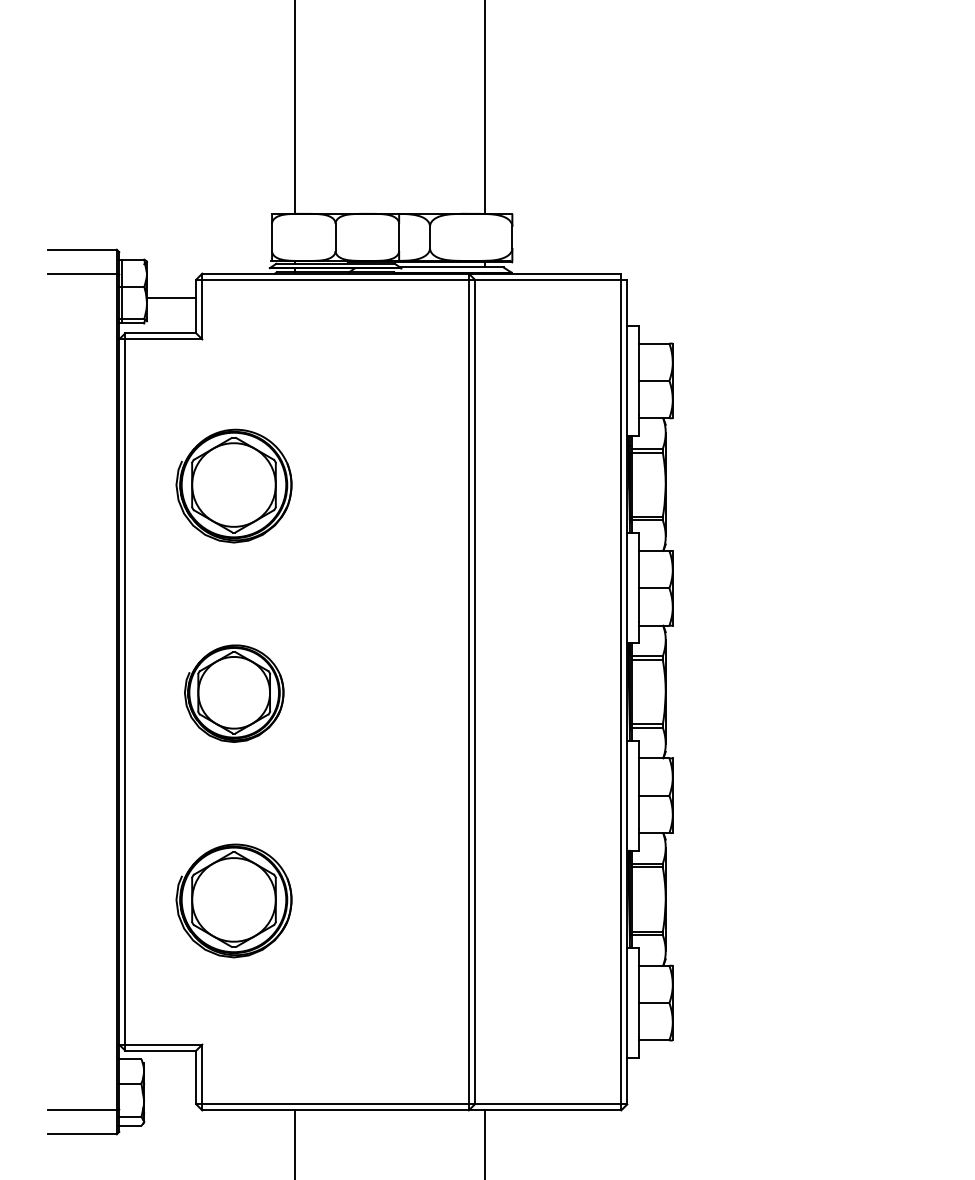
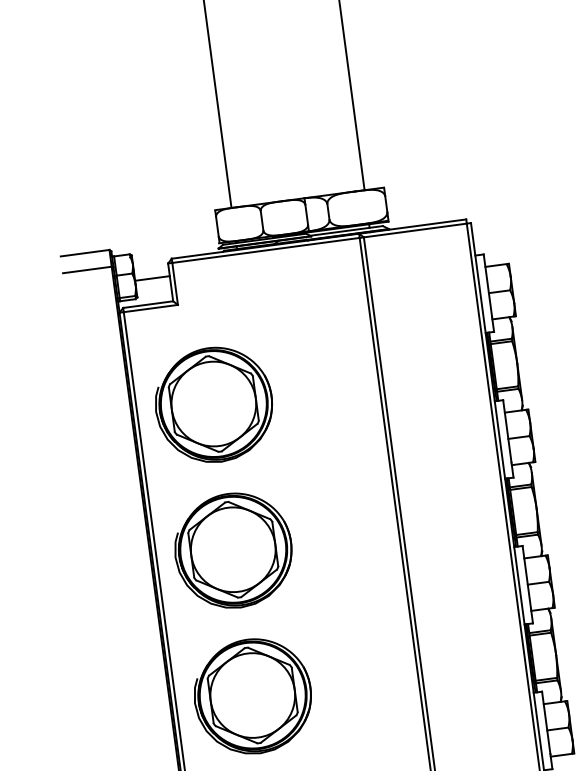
part: (233, 485) -> (213, 404), size x1.43
part: (234, 693) -> (233, 550), size x1.67
part: (233, 900) -> (252, 696), size x1.43

